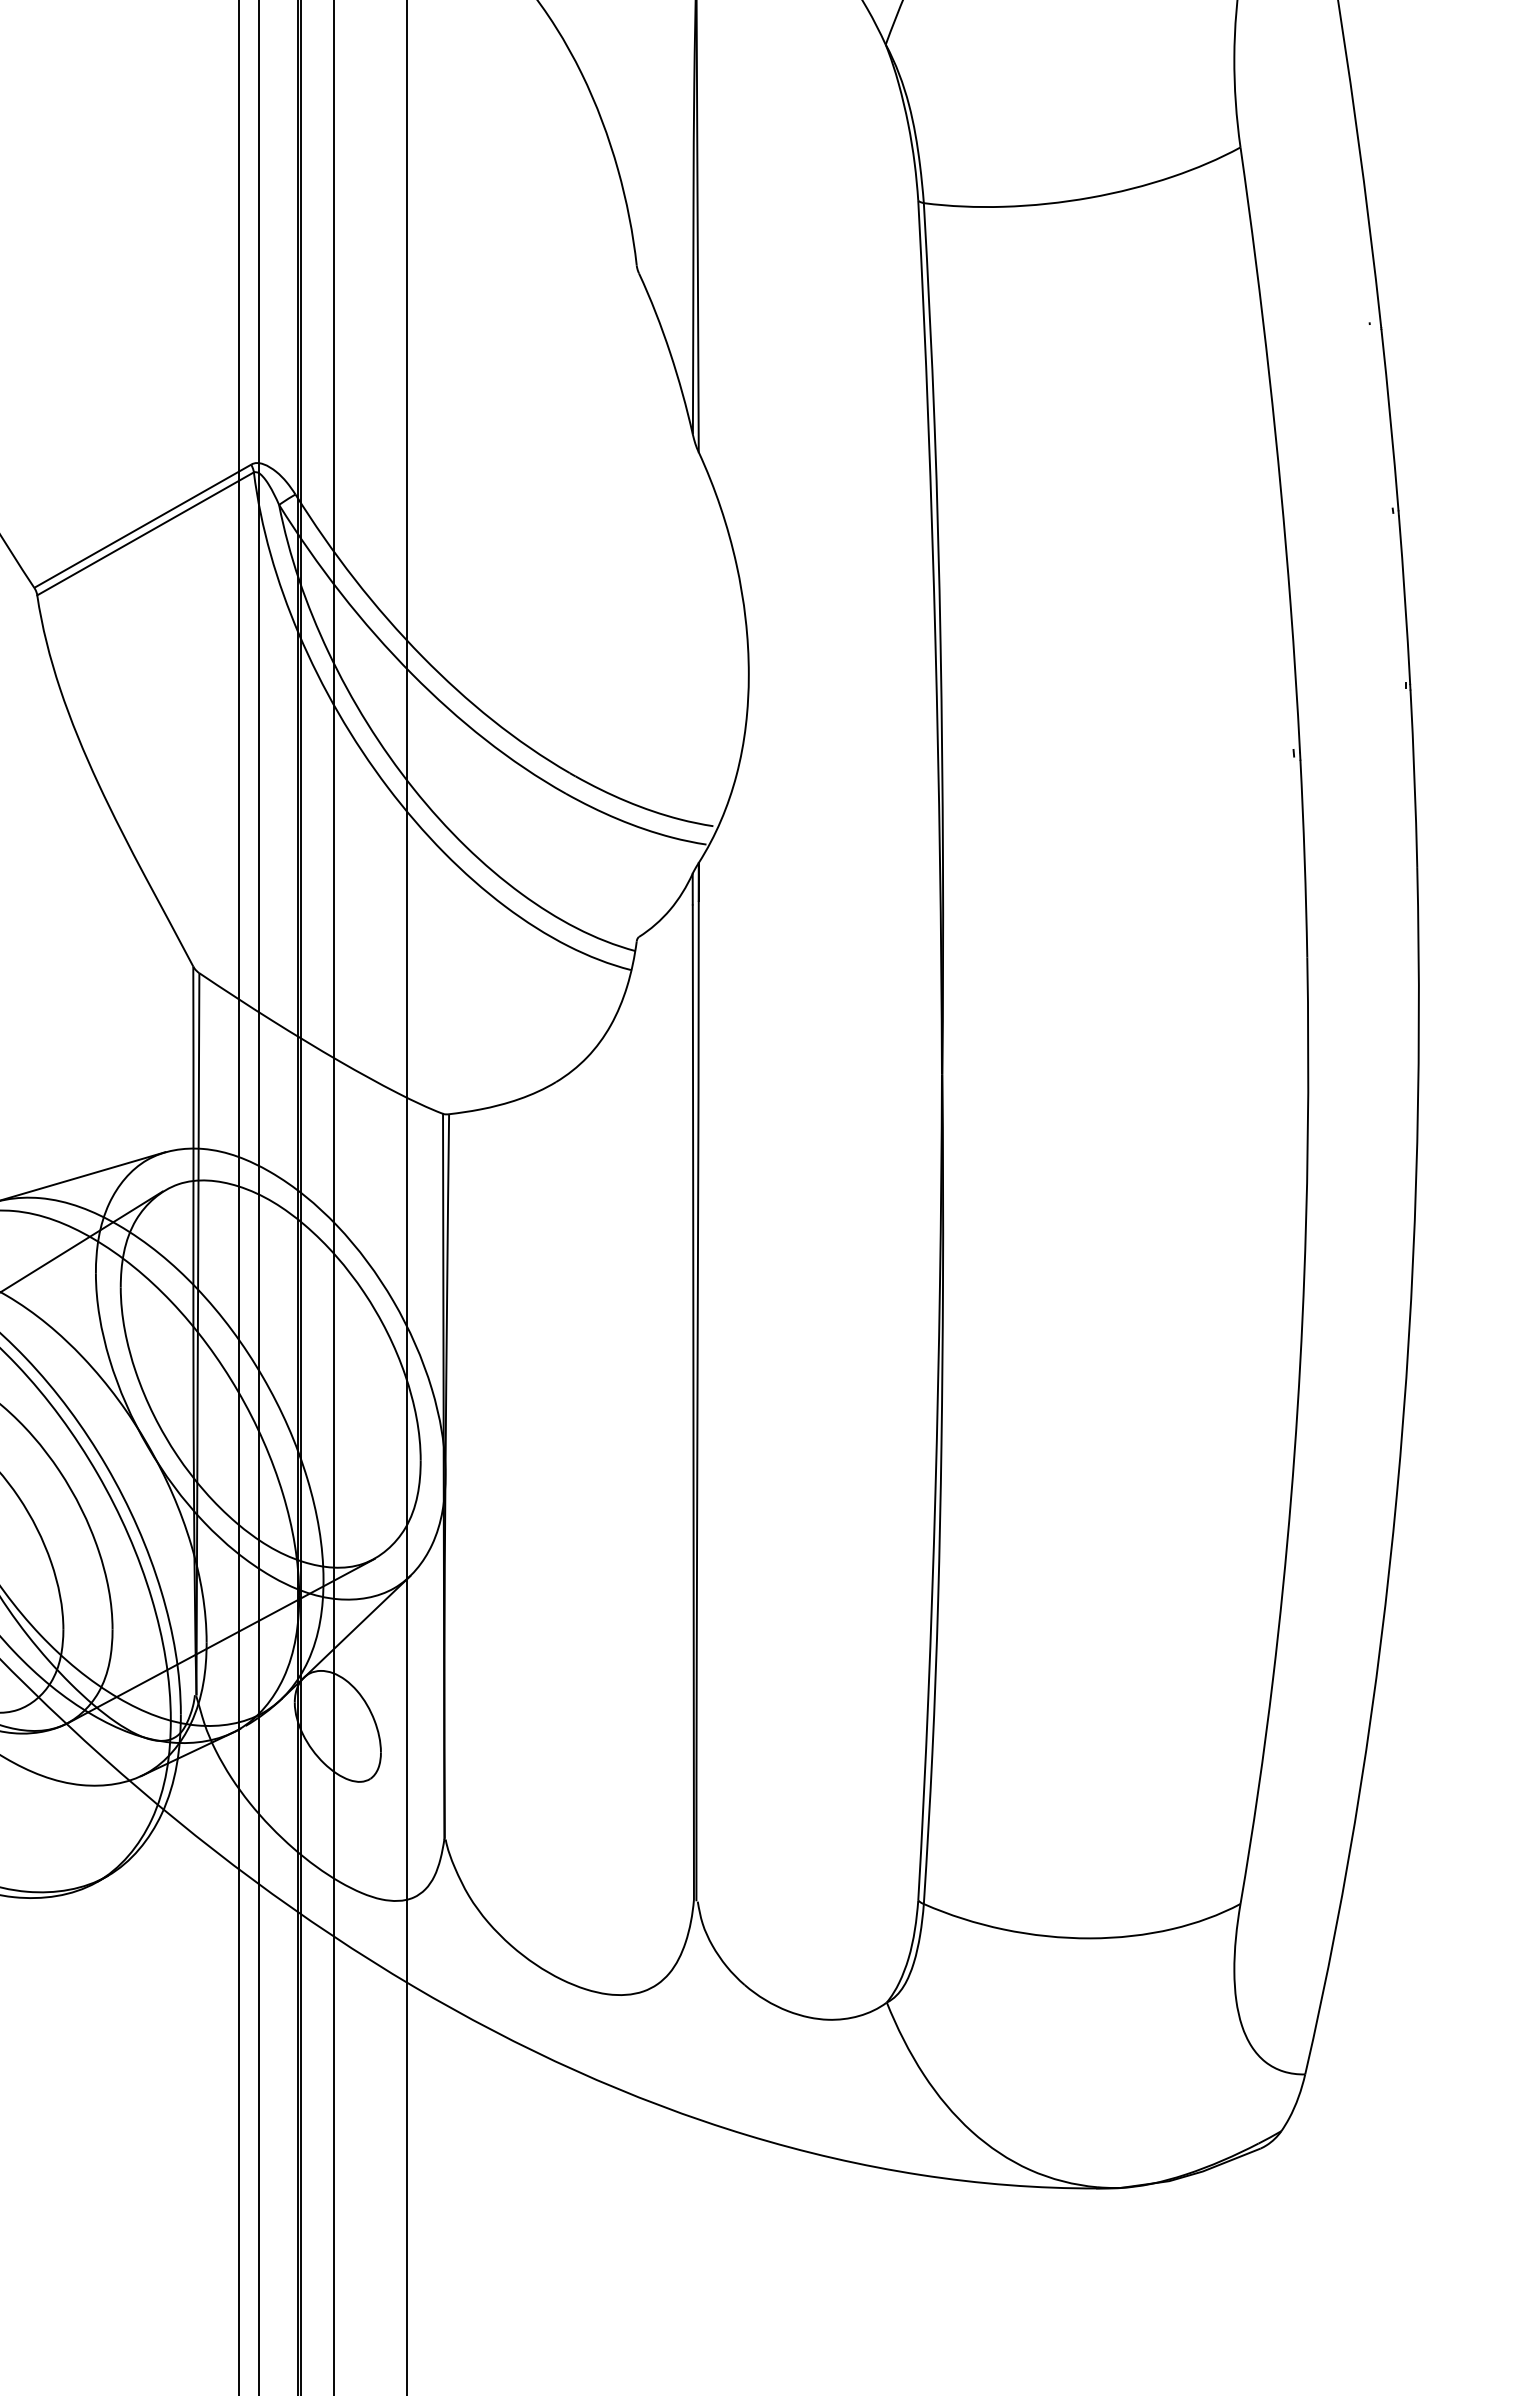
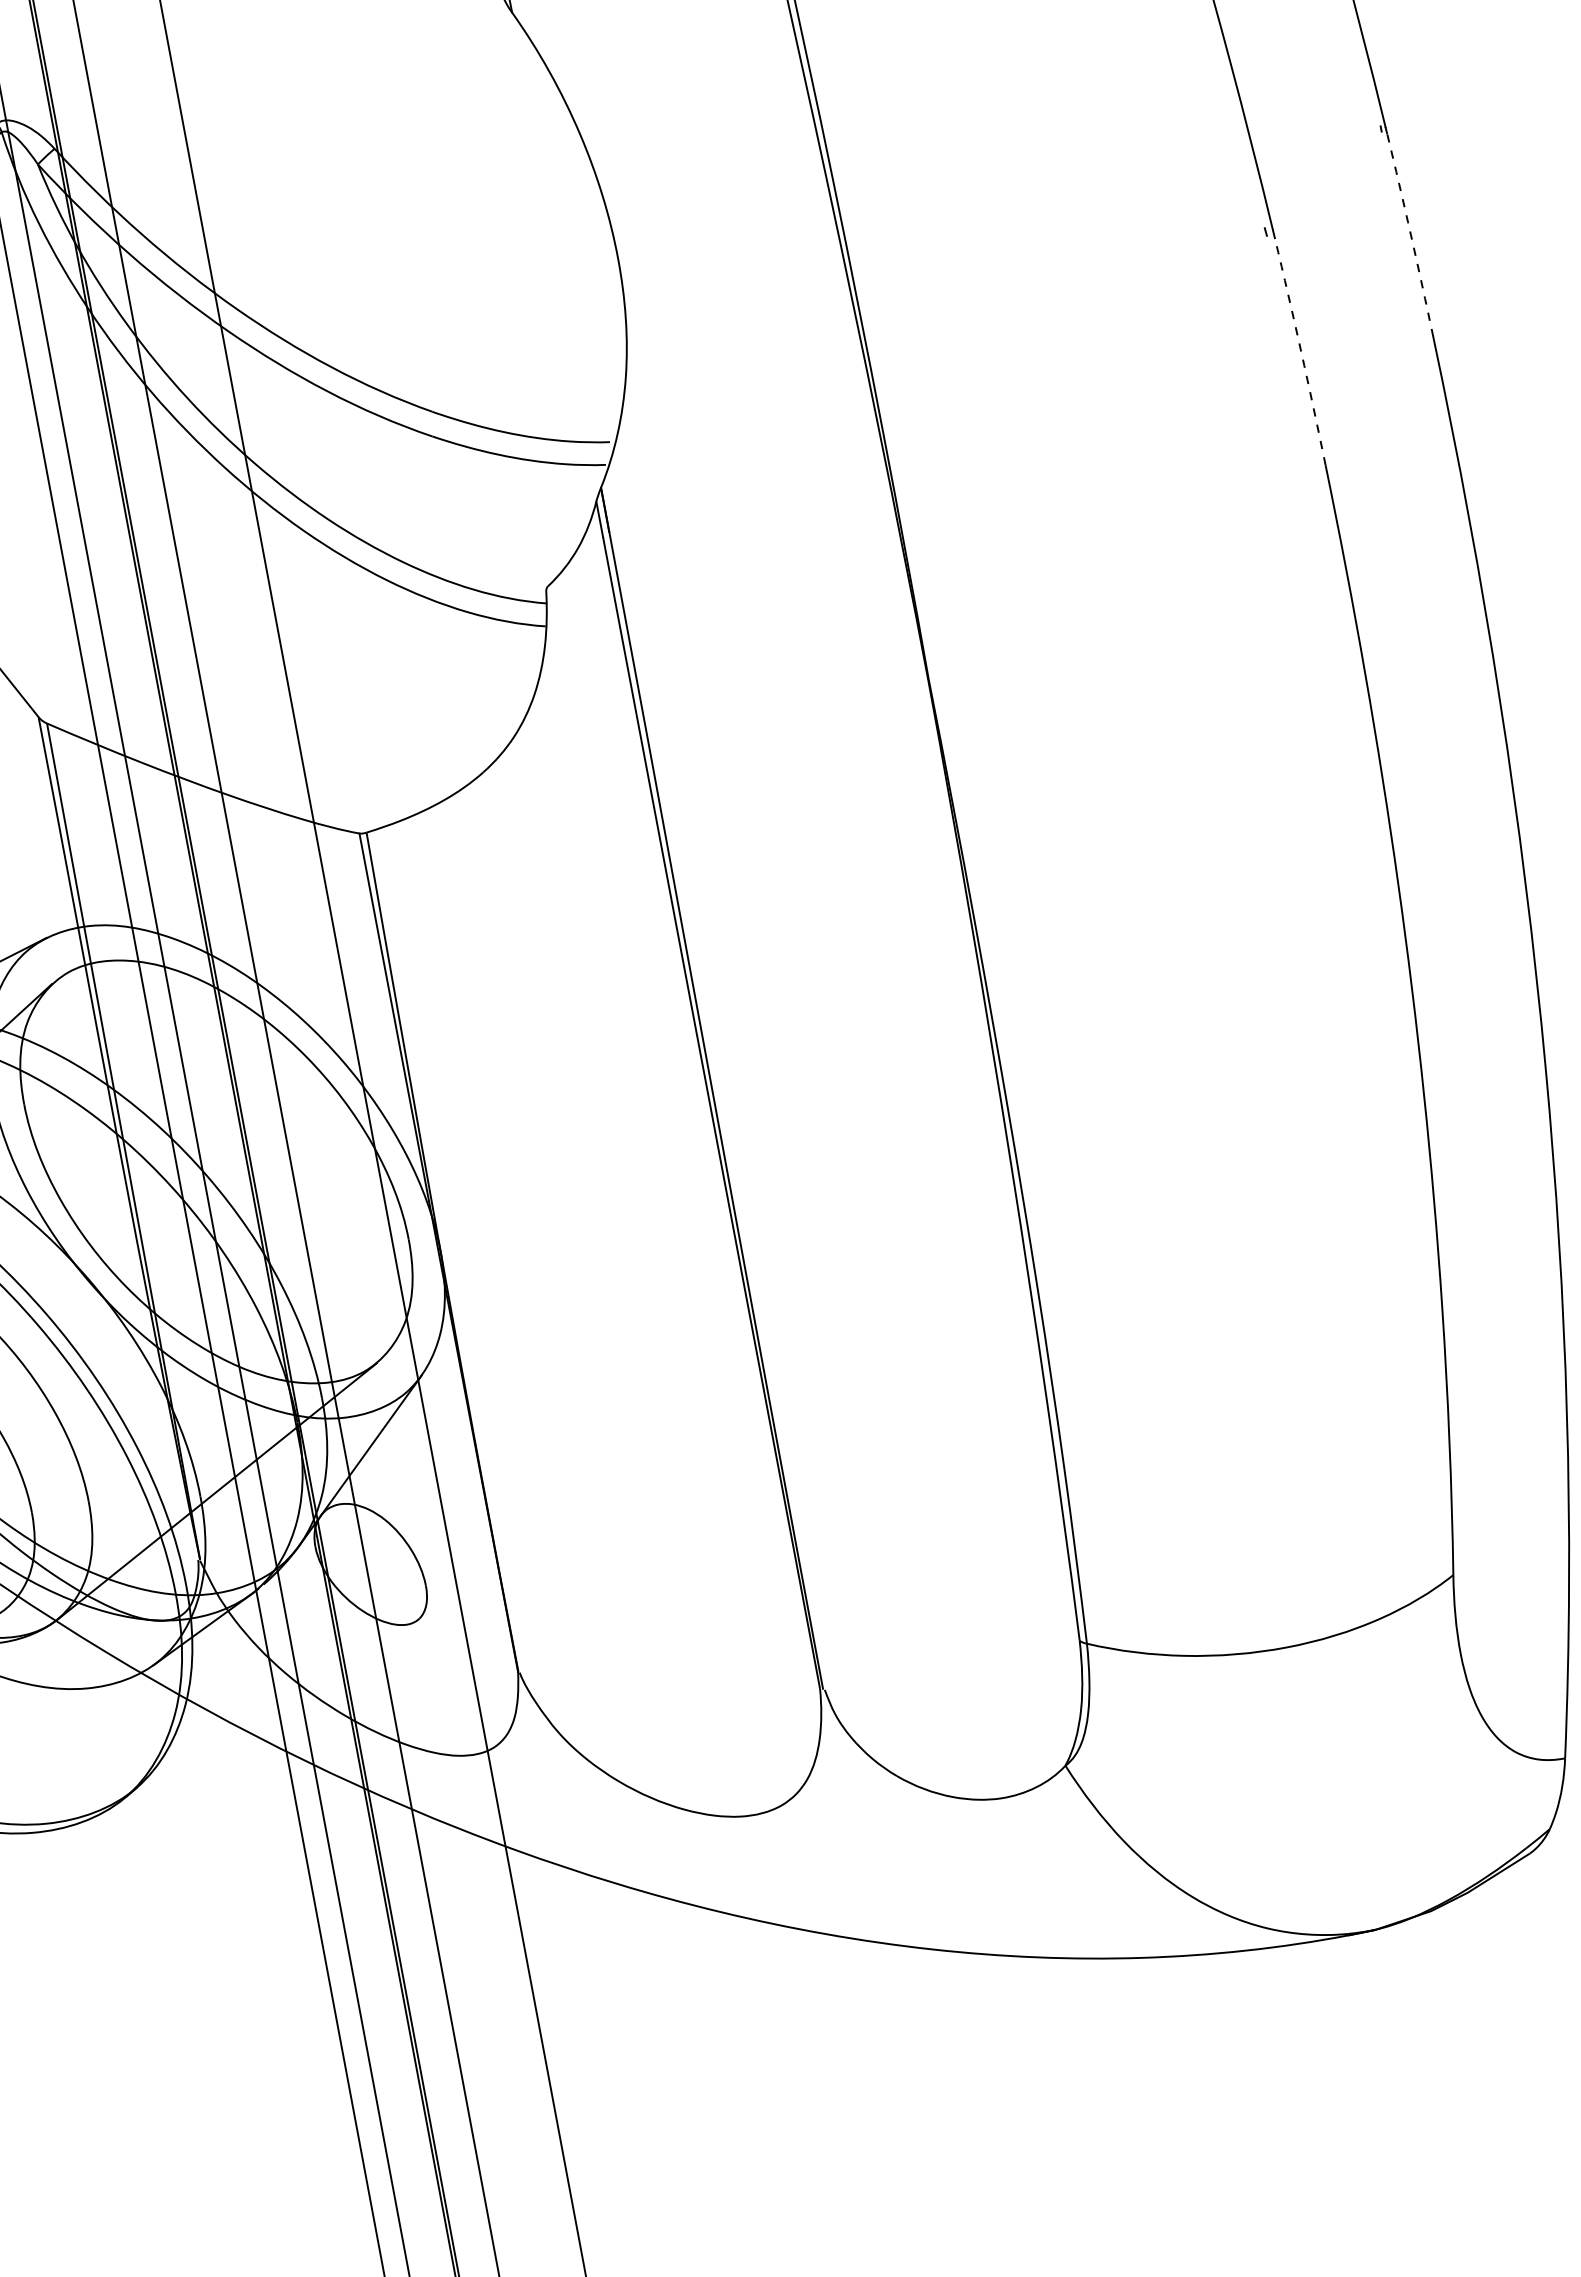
arc: (1414, 778) -> (1410, 235), solid -> dashed
arc: (1304, 858) -> (1300, 351), solid -> dashed

